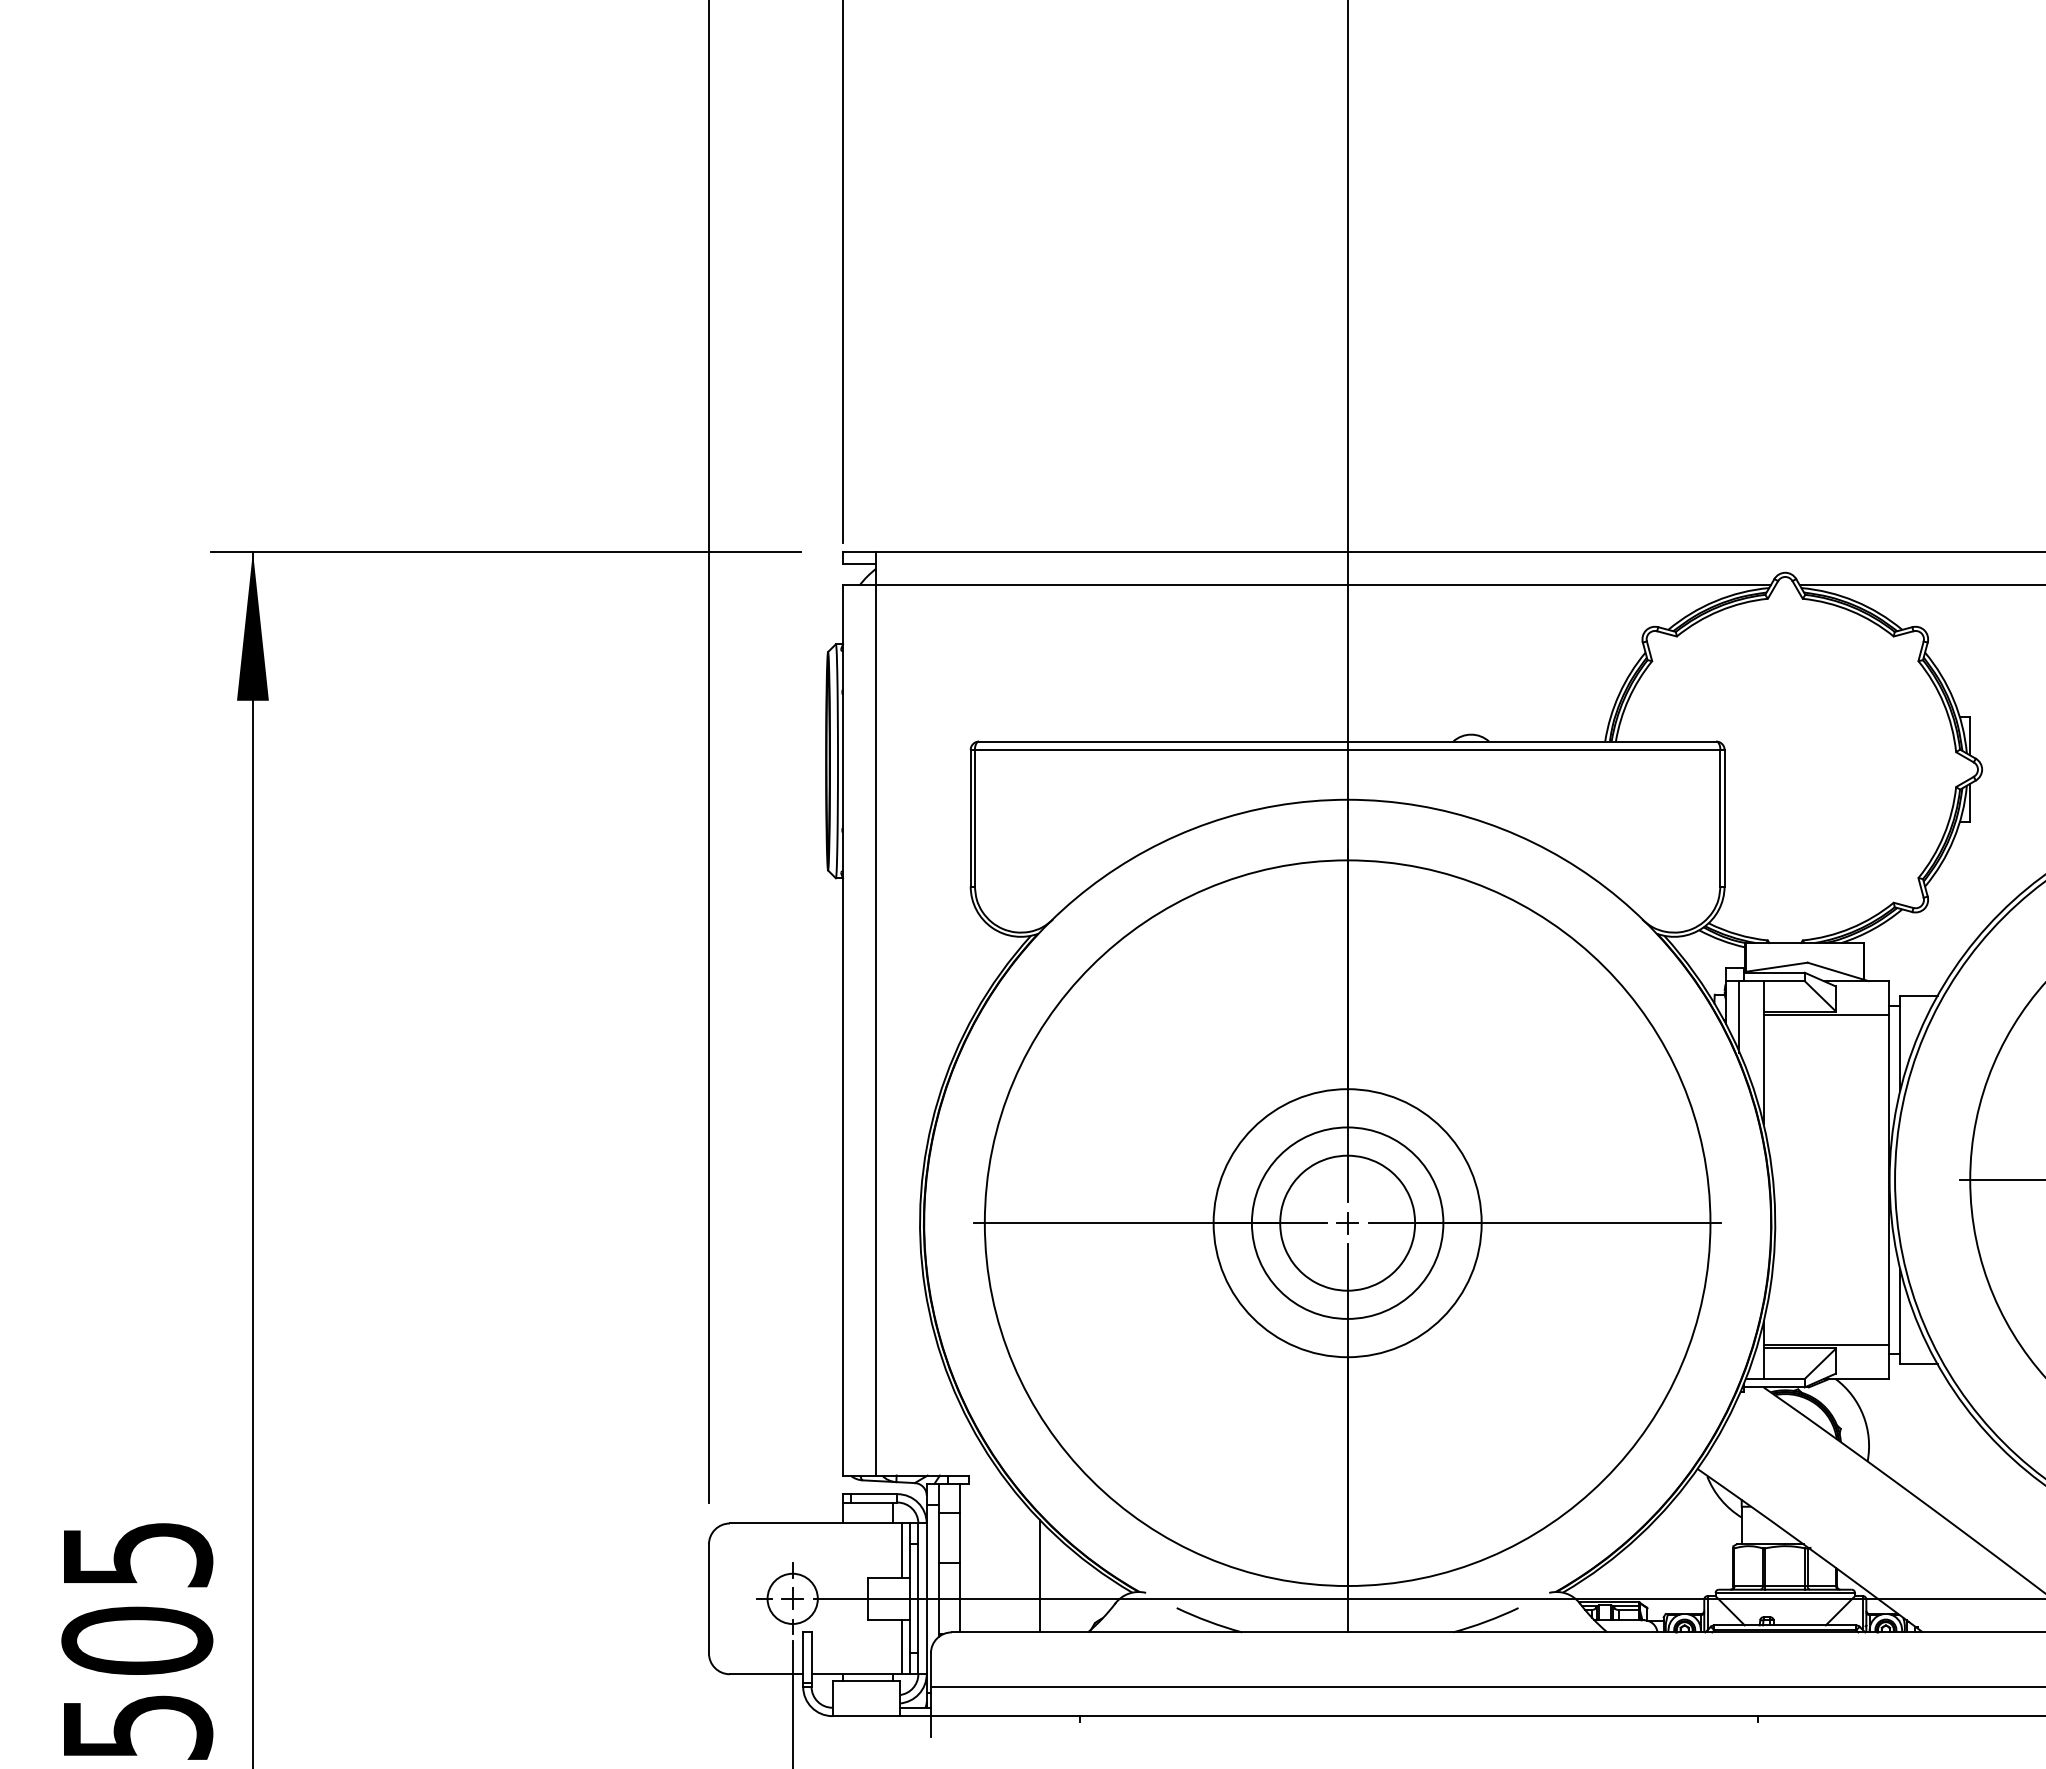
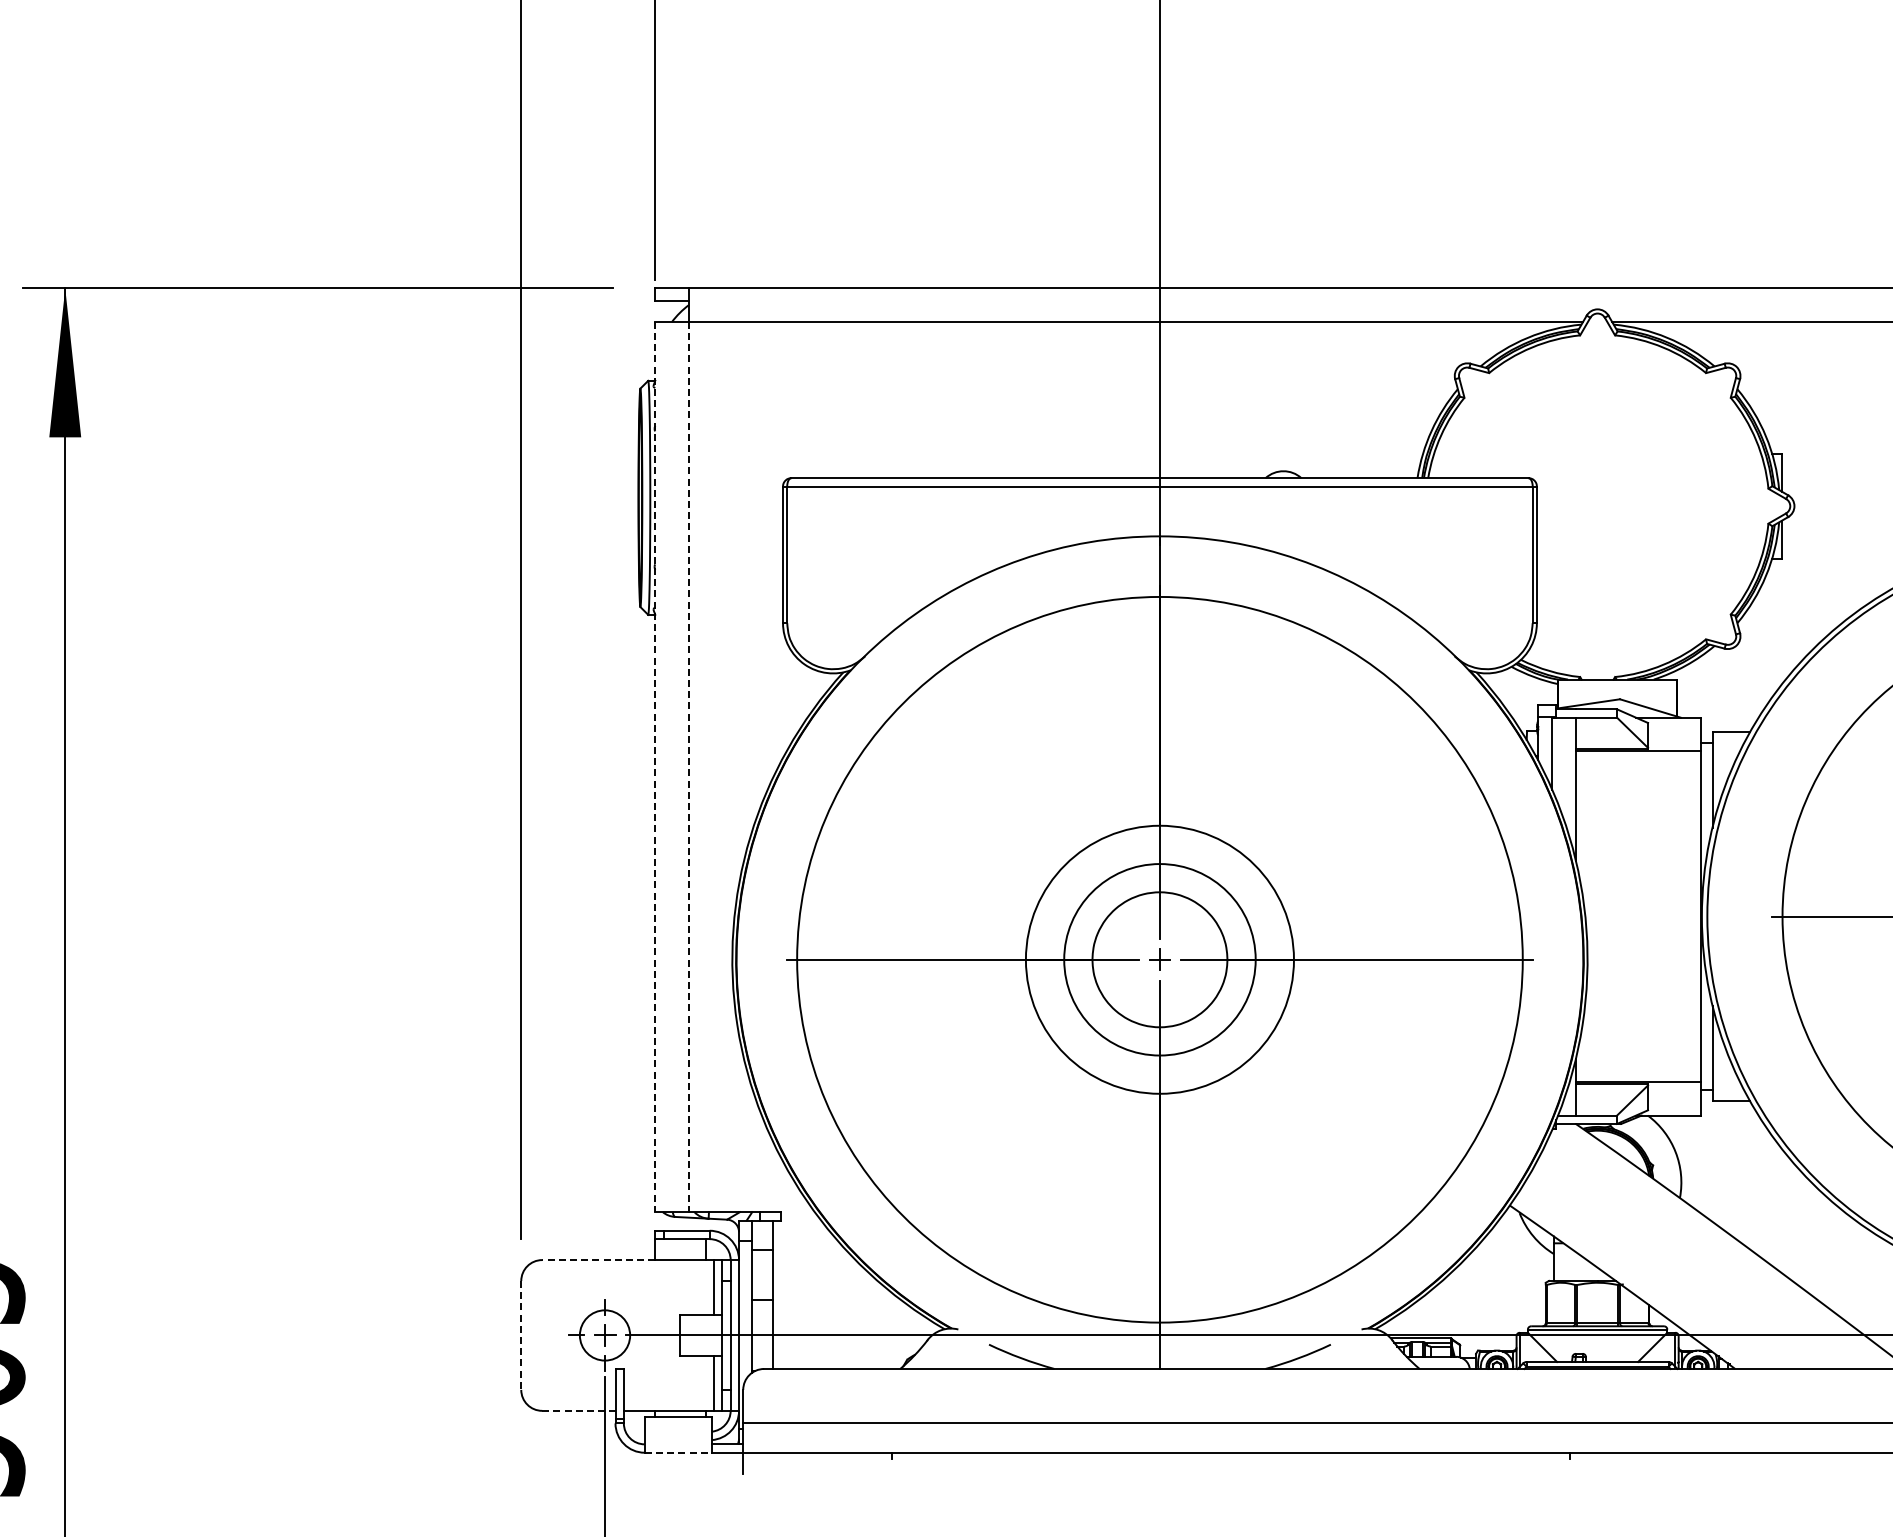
line: (842, 1030) -> (654, 767), solid -> dashed
line: (876, 1030) -> (688, 767), solid -> dashed
line: (786, 1523) -> (598, 1260), solid -> dashed
line: (1039, 1576) -> (851, 1313), removed
line: (708, 1599) -> (520, 1336), solid -> dashed
line: (766, 1674) -> (578, 1411), solid -> dashed
line: (866, 1716) -> (678, 1453), solid -> dashed

